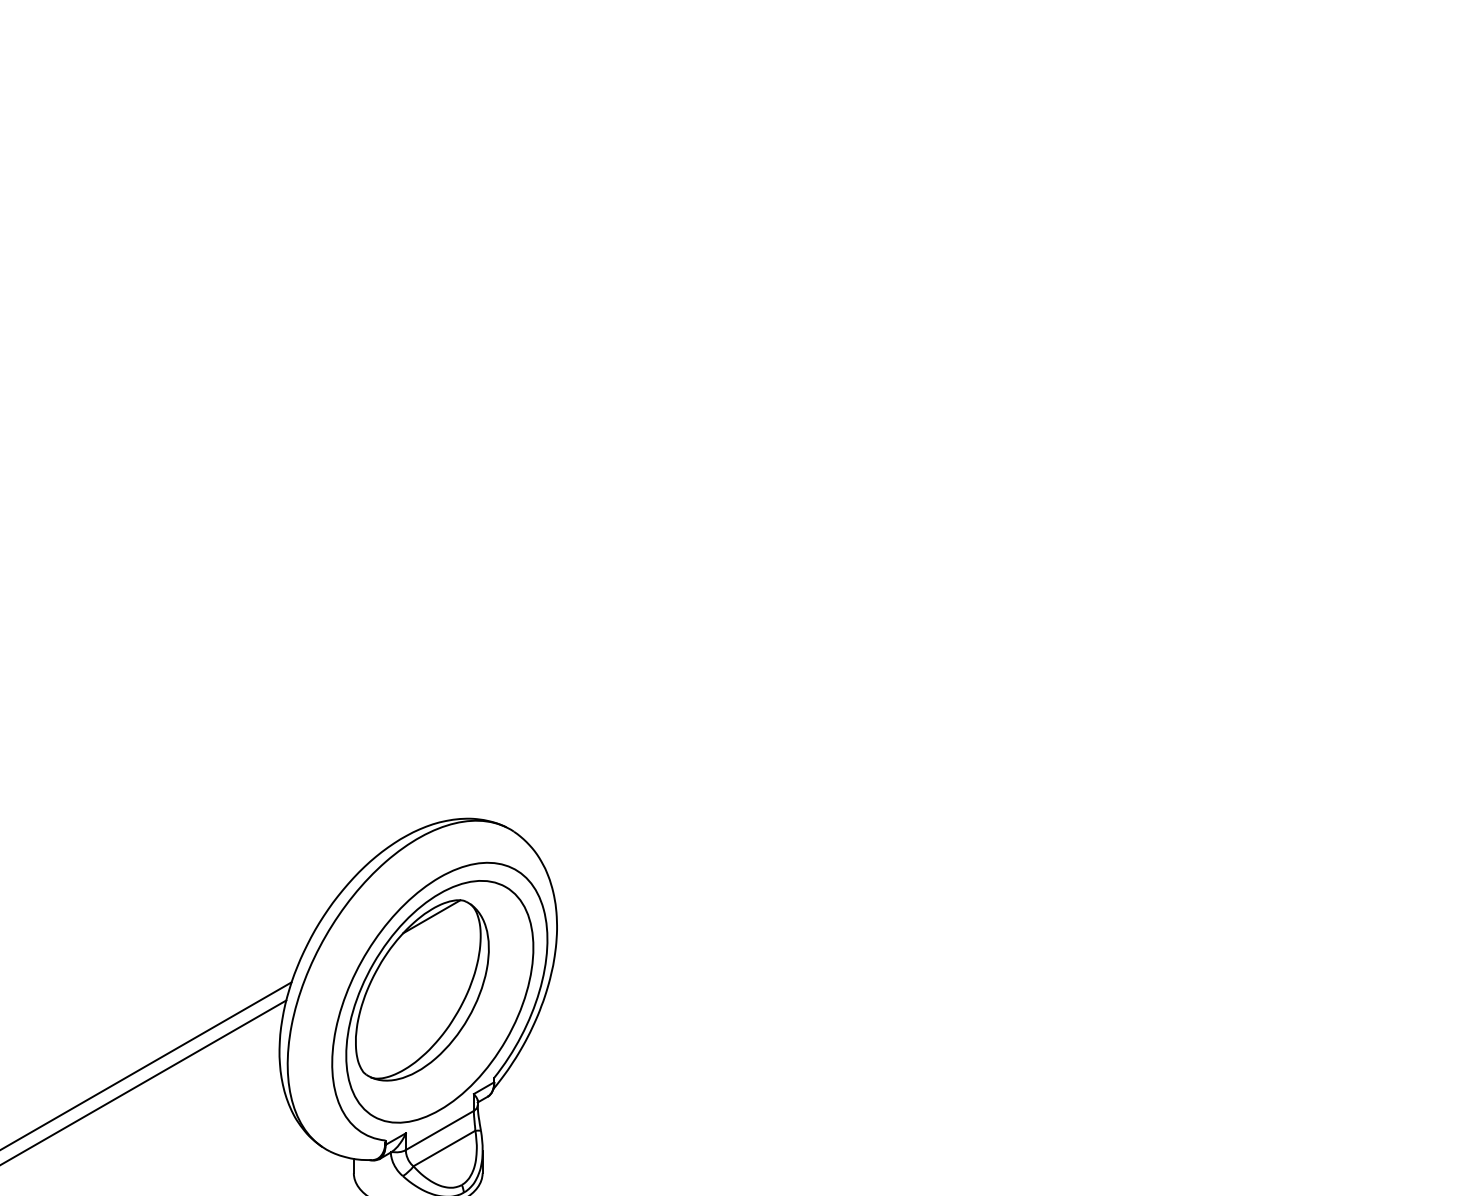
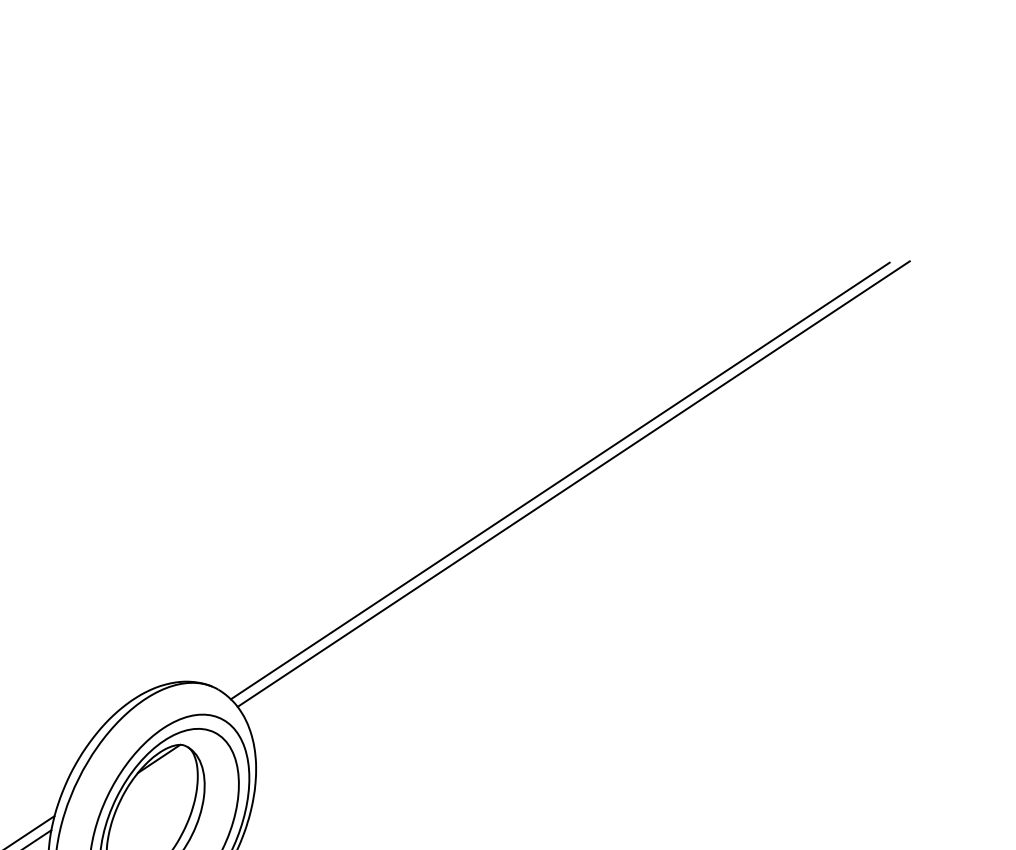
line: (974, 589) -> (560, 481), added
line: (991, 594) -> (573, 484), added

